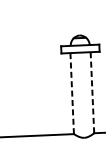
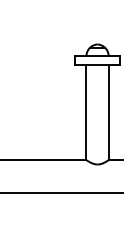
line: (72, 93) -> (85, 112), dashed -> solid
line: (92, 93) -> (109, 112), dashed -> solid

